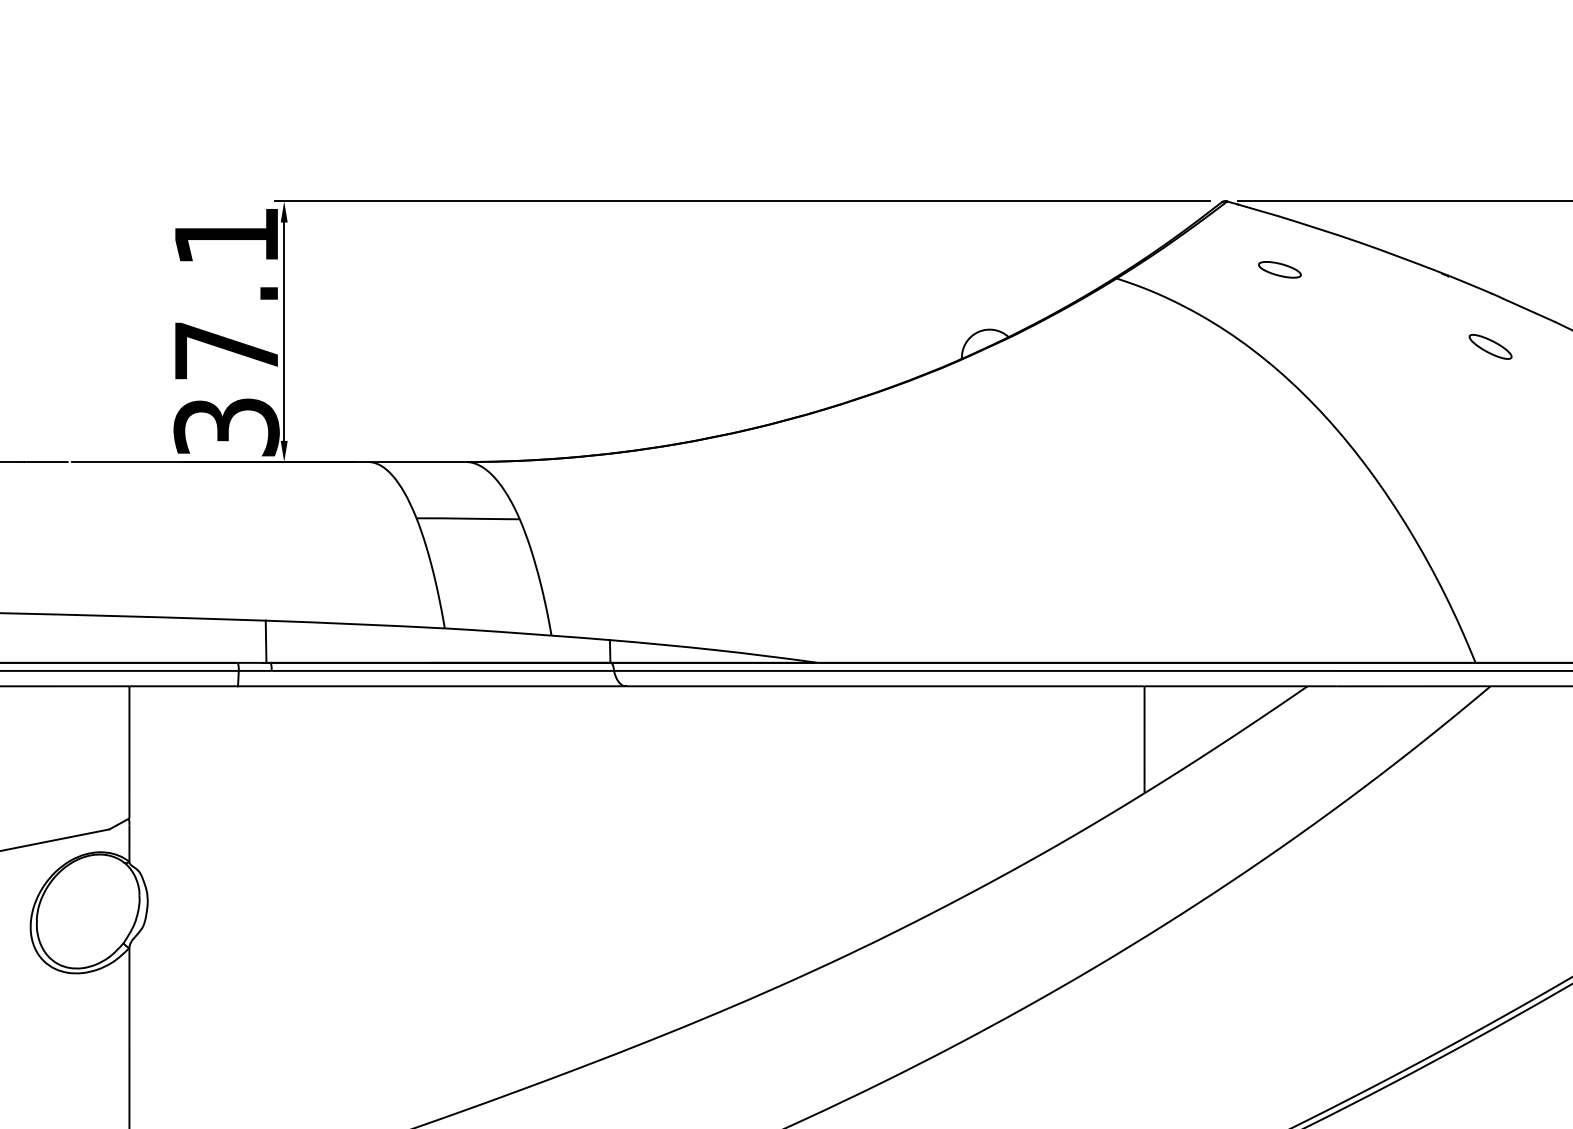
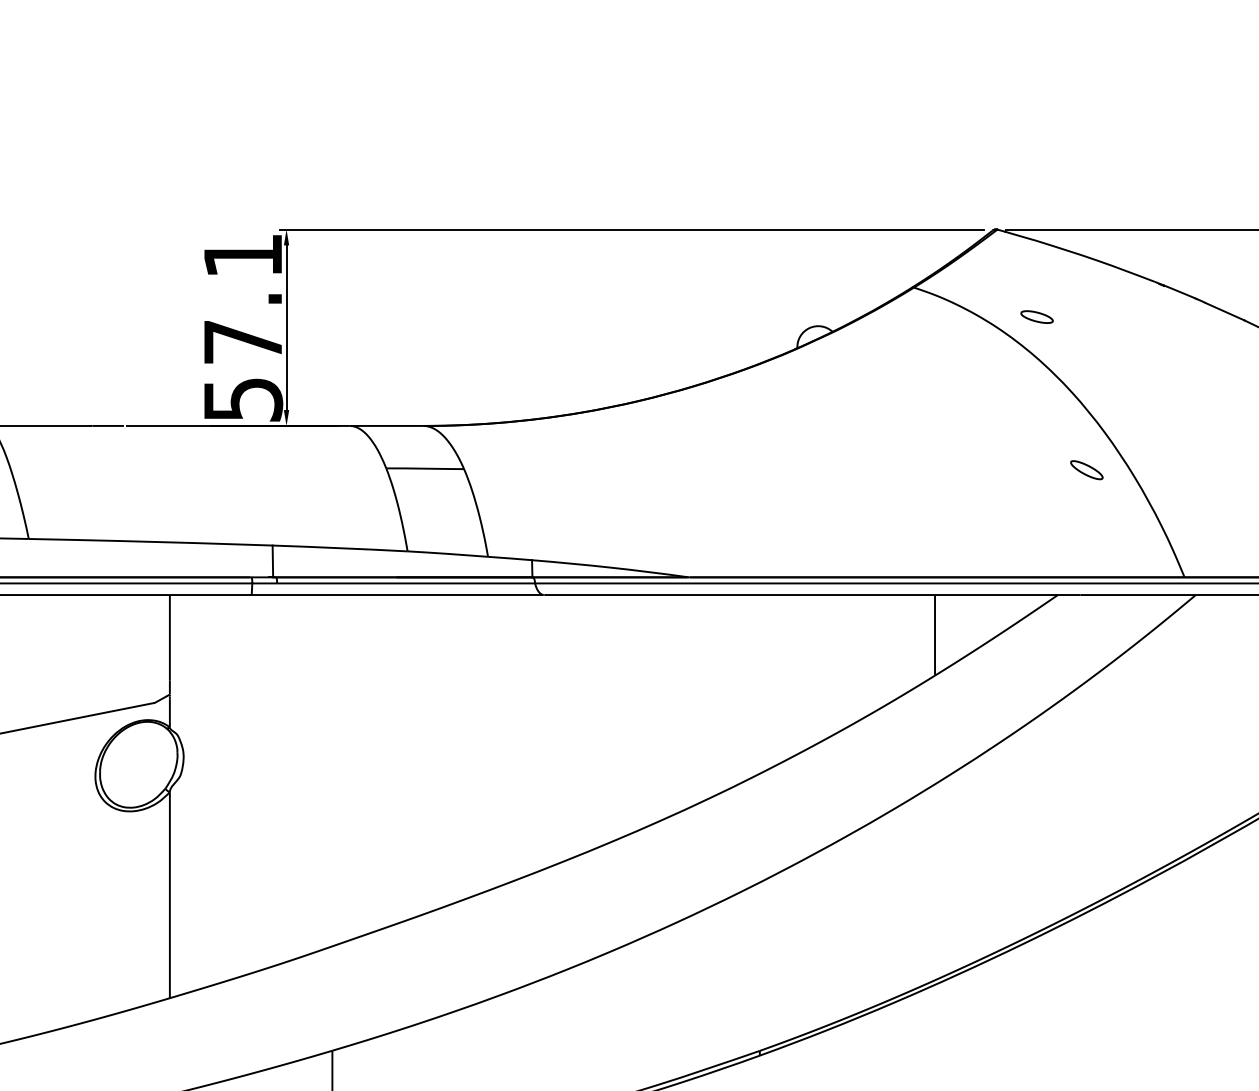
part: (1279, 269) -> (1036, 316), moved
part: (1490, 347) -> (1086, 470), moved
text: (225, 426) -> (242, 399), 37.1 -> 57.1

